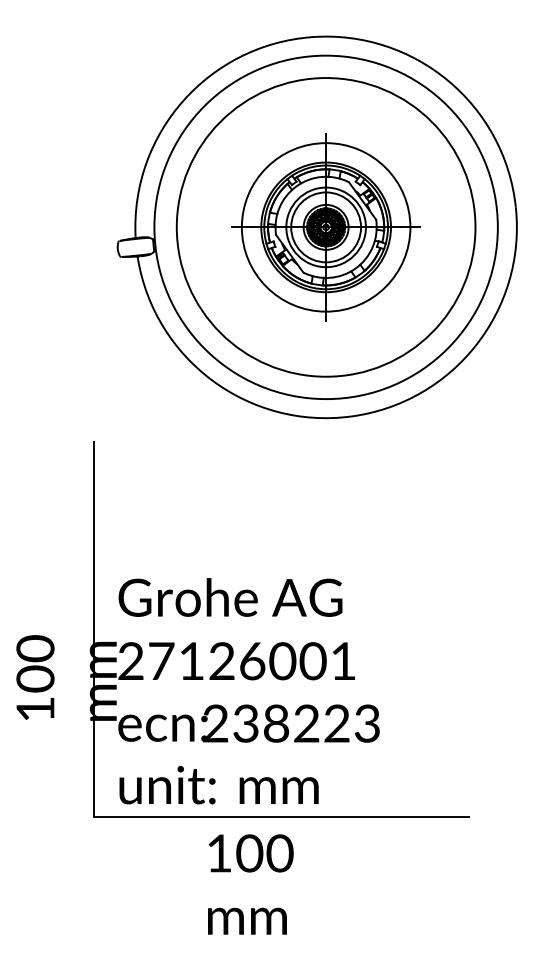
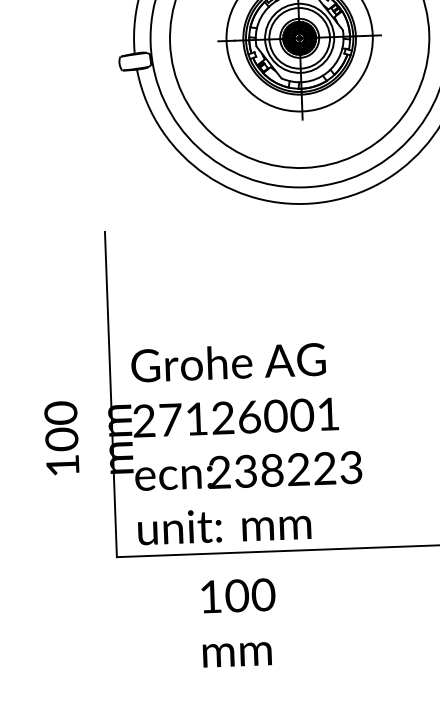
text: (250, 884) -> (238, 622), moved

